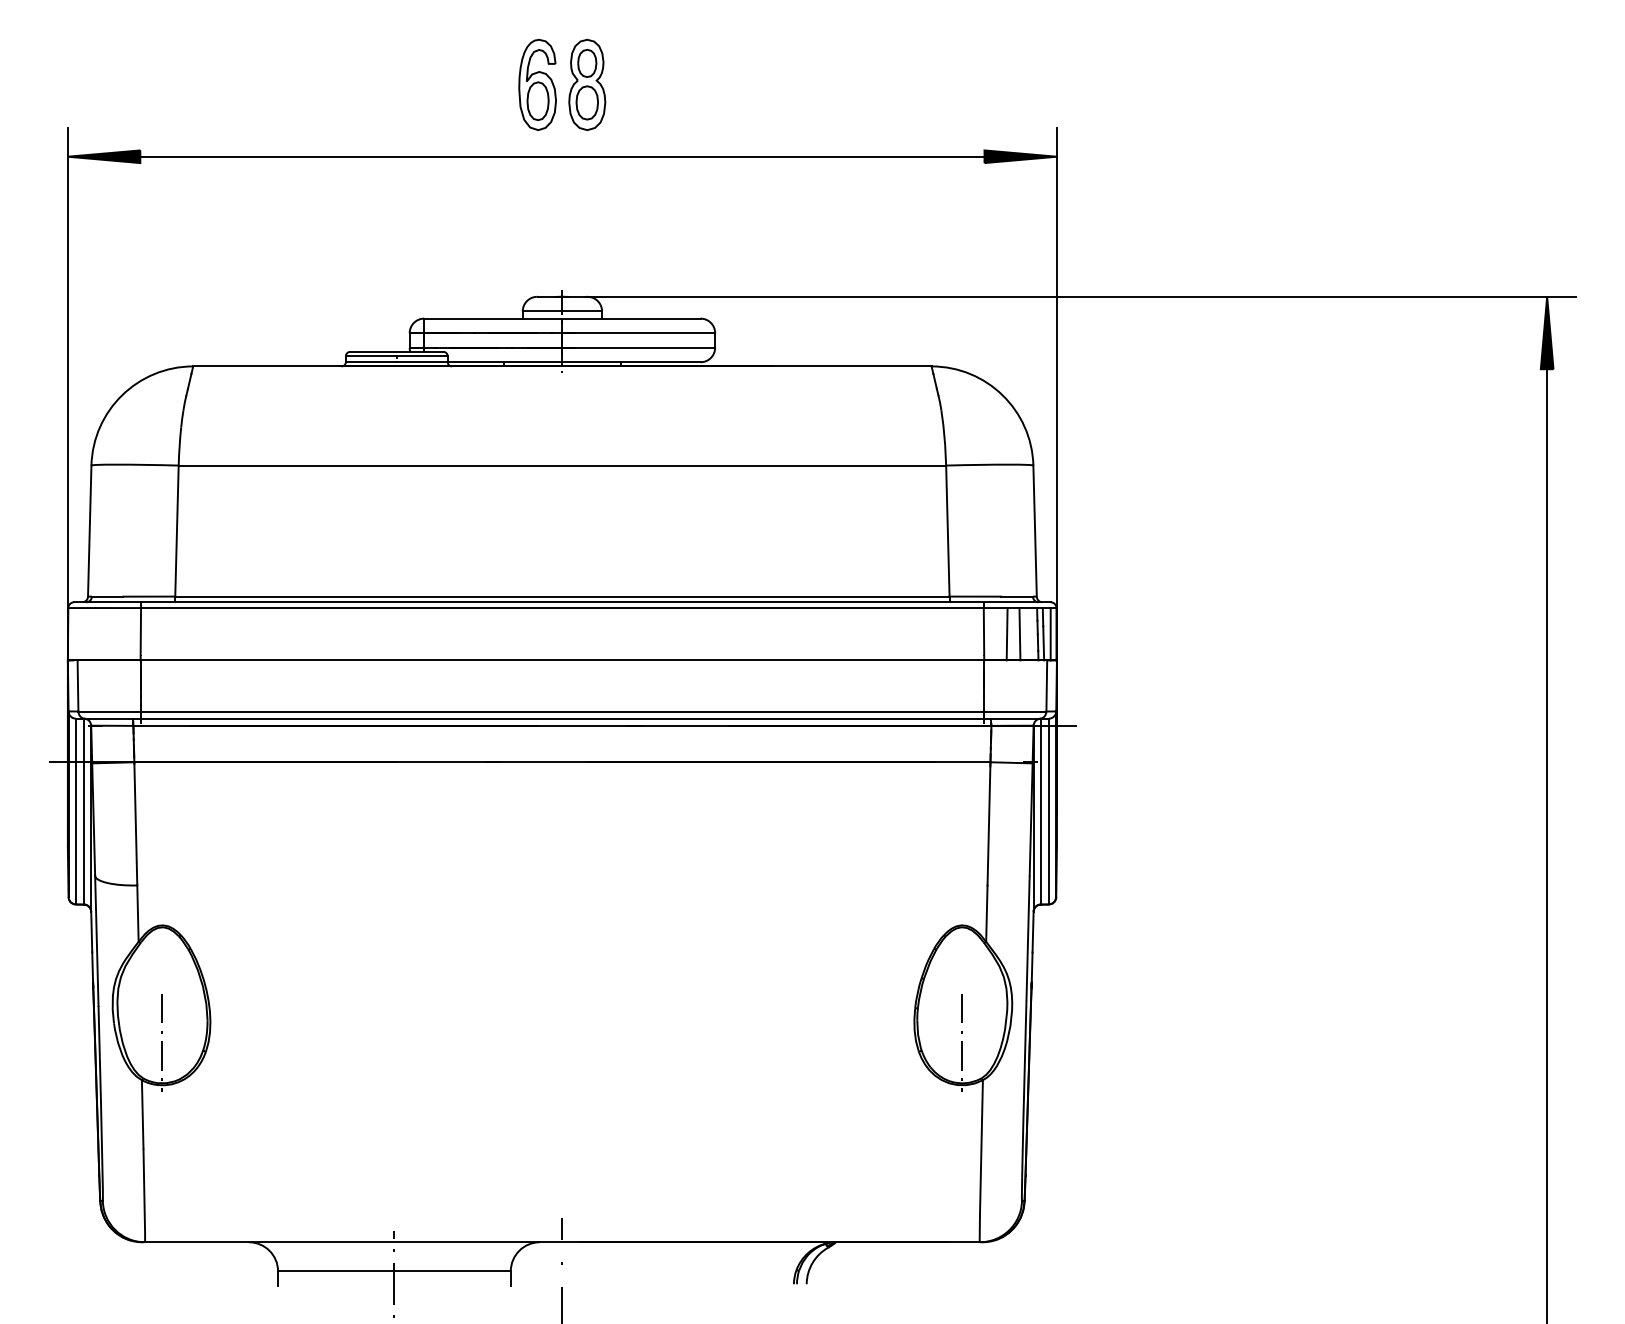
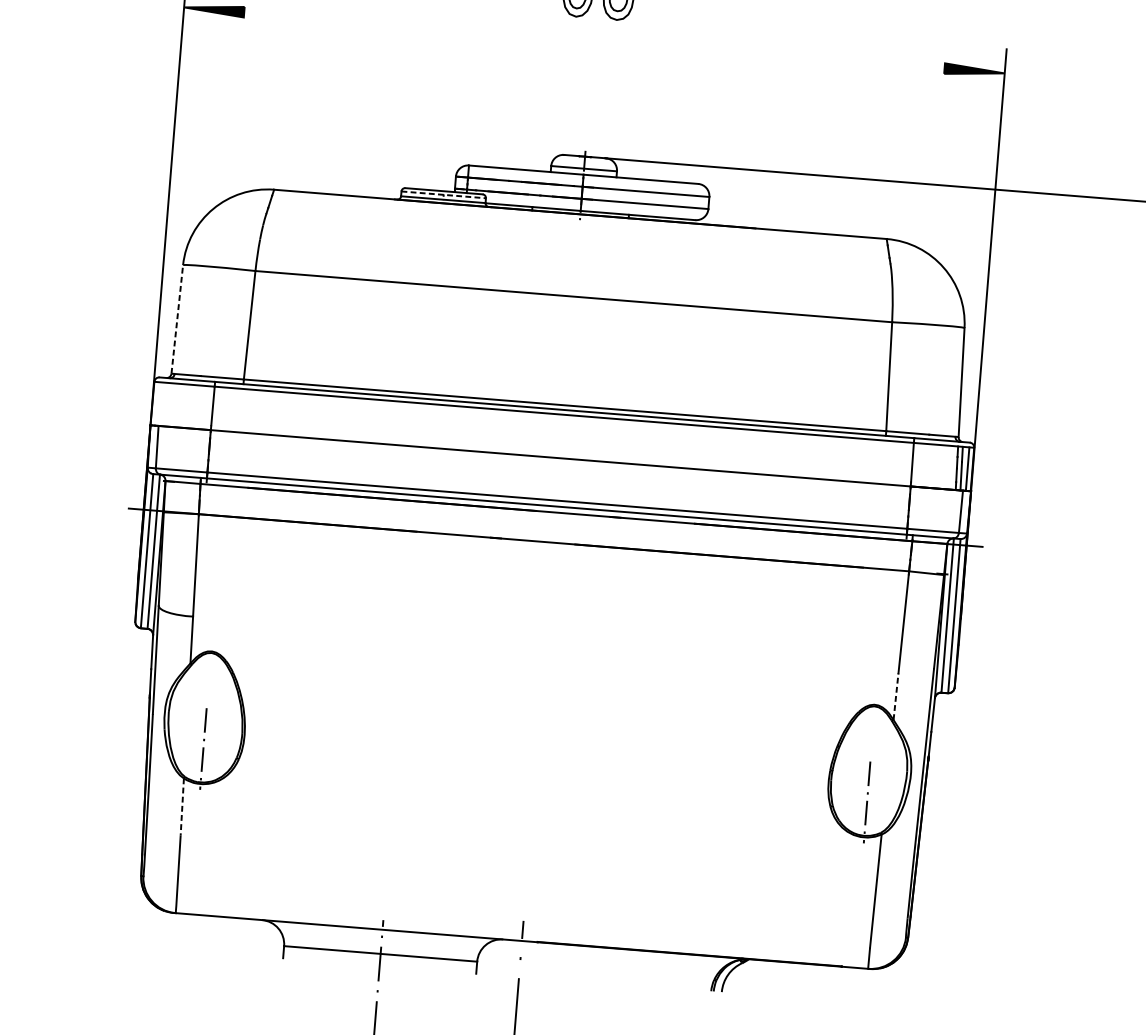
line: (562, 156) -> (594, 40), removed
line: (396, 356) -> (443, 195), solid -> dashed
line: (89, 531) -> (177, 319), solid -> dashed
line: (1006, 634) -> (930, 466), removed
line: (1019, 634) -> (941, 467), removed
line: (986, 913) -> (895, 696), solid -> dashed
line: (142, 1114) -> (182, 806), solid -> dashed

